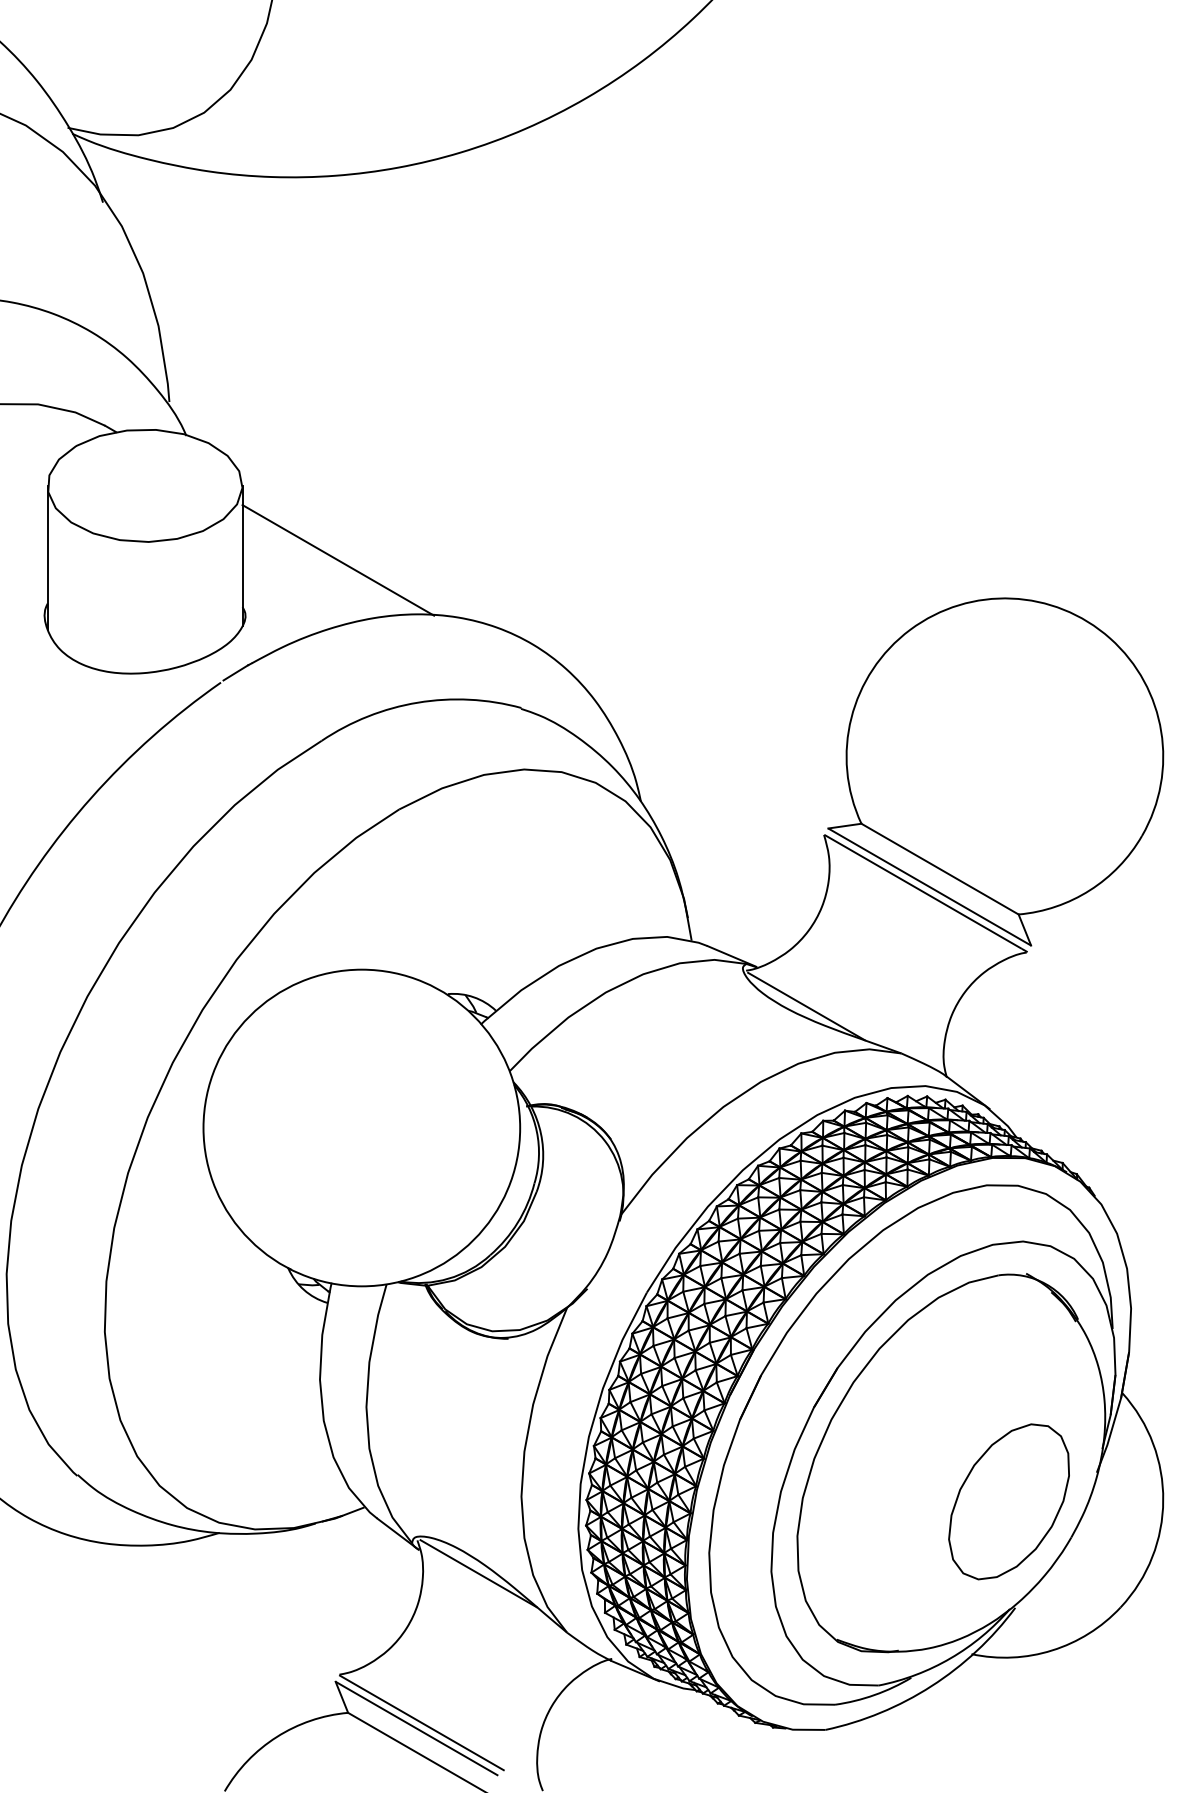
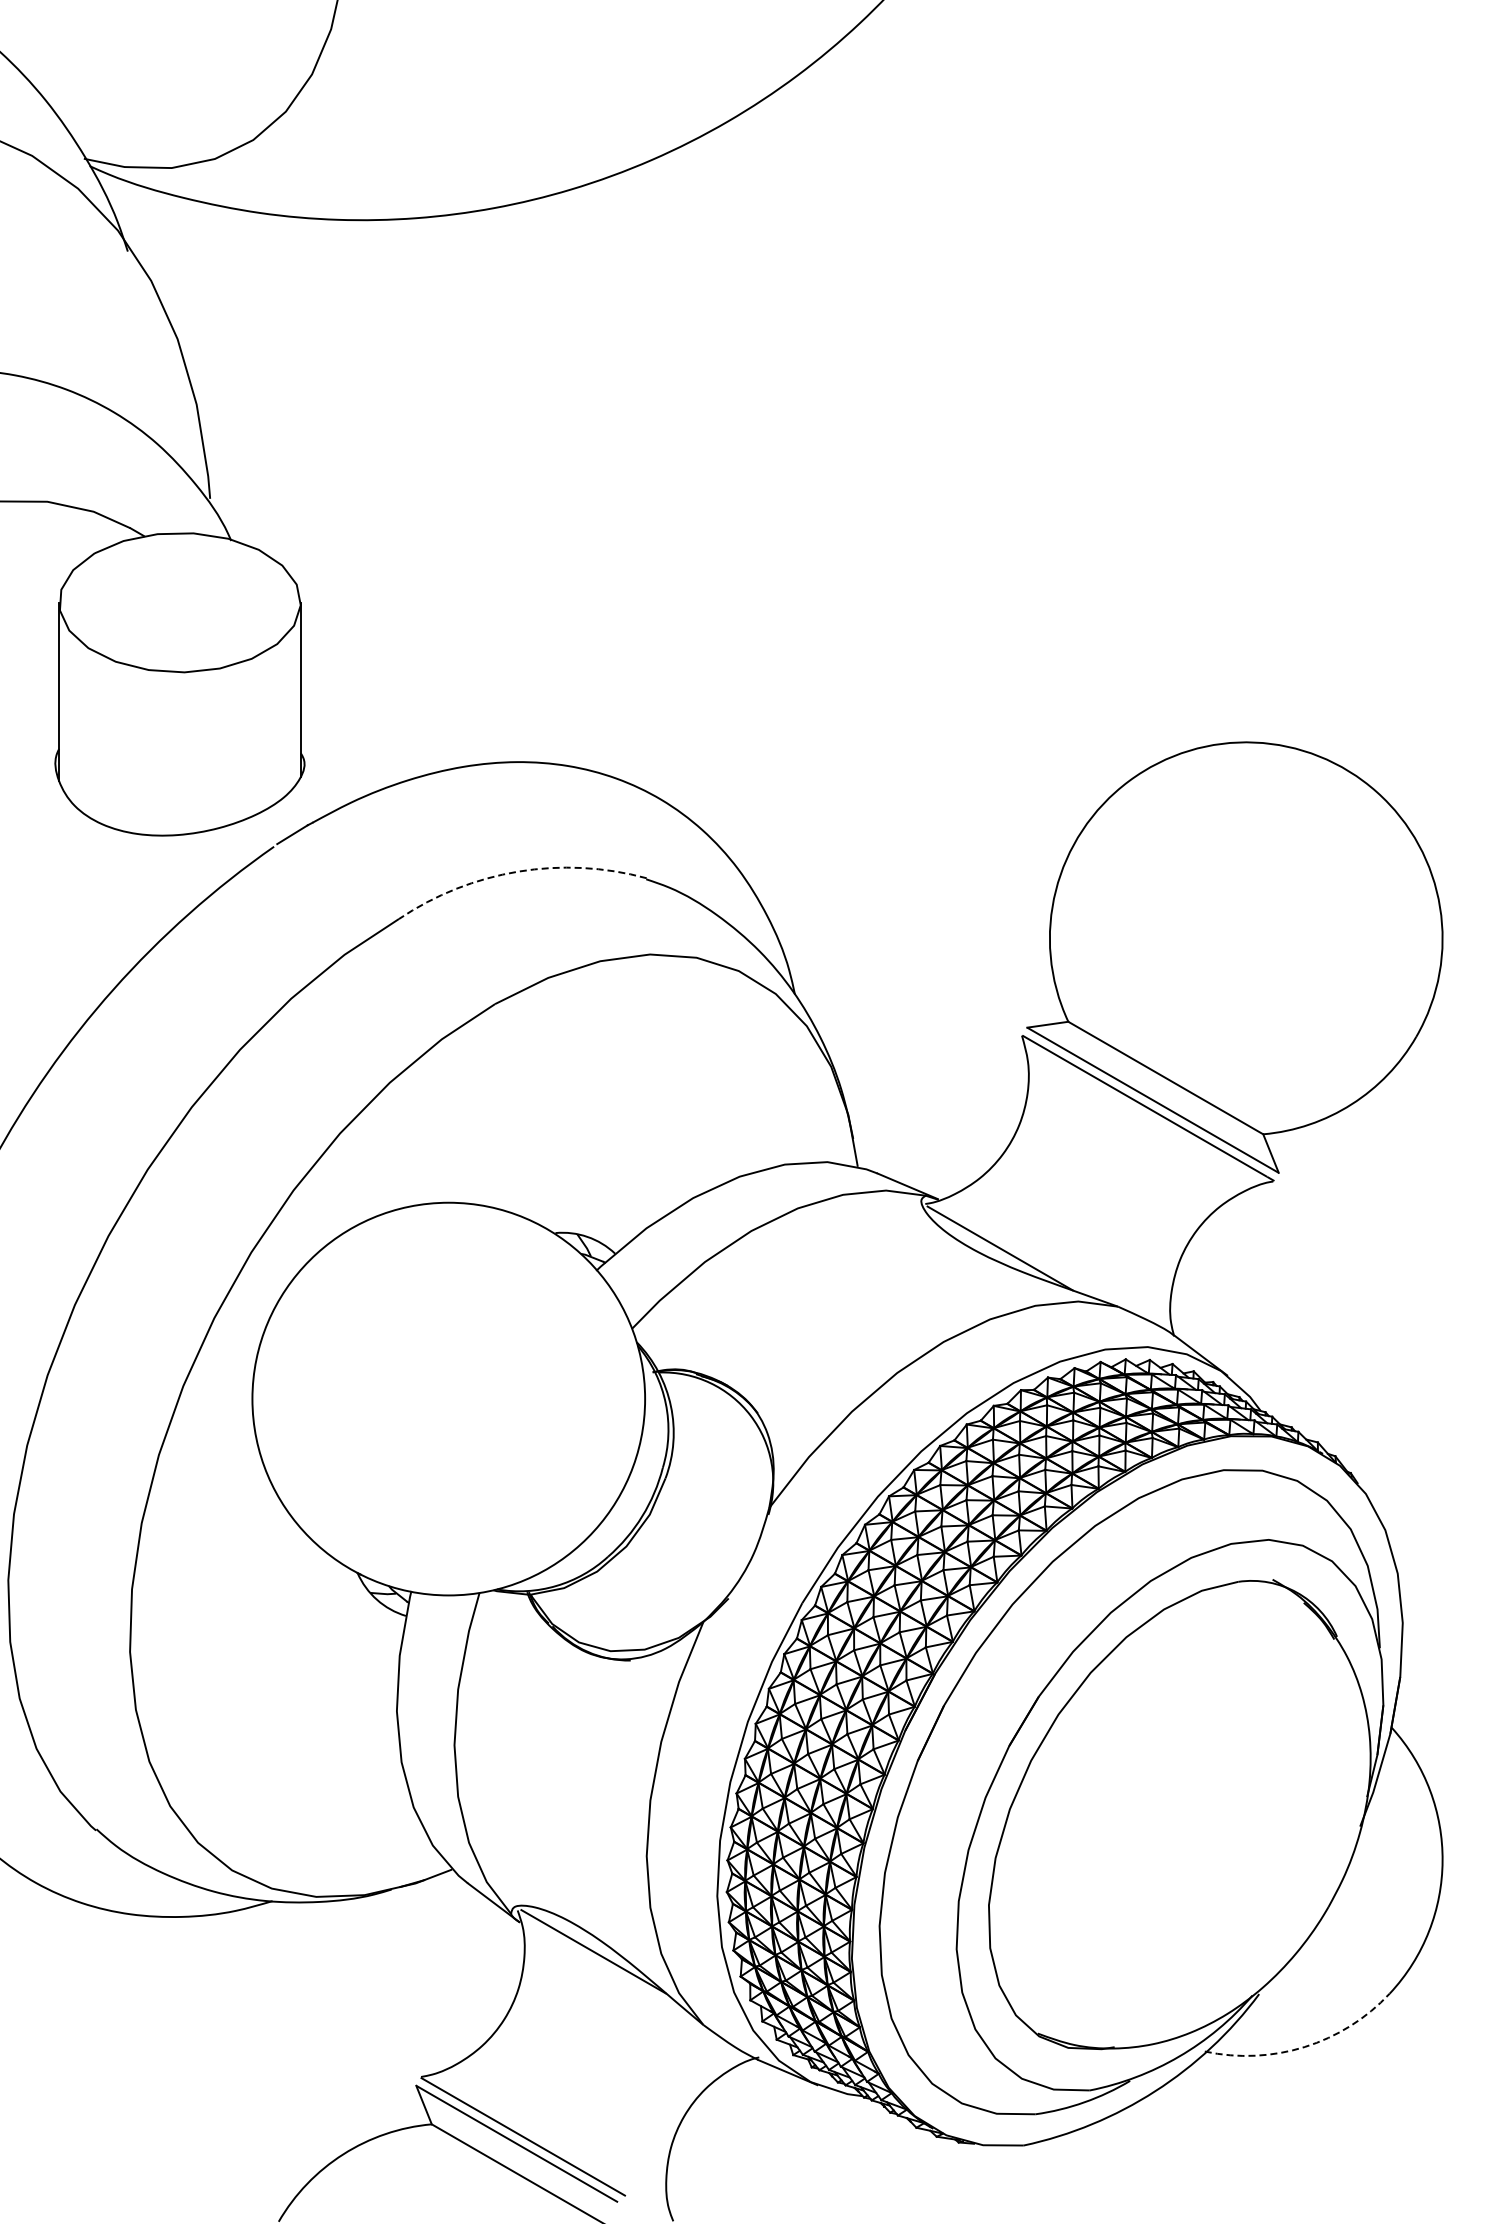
line: (338, 559) -> (419, 694), removed
arc: (418, 702) -> (518, 871), solid -> dashed
part: (1009, 1501) -> (1251, 1862), removed
arc: (1051, 1650) -> (1304, 2046), solid -> dashed

